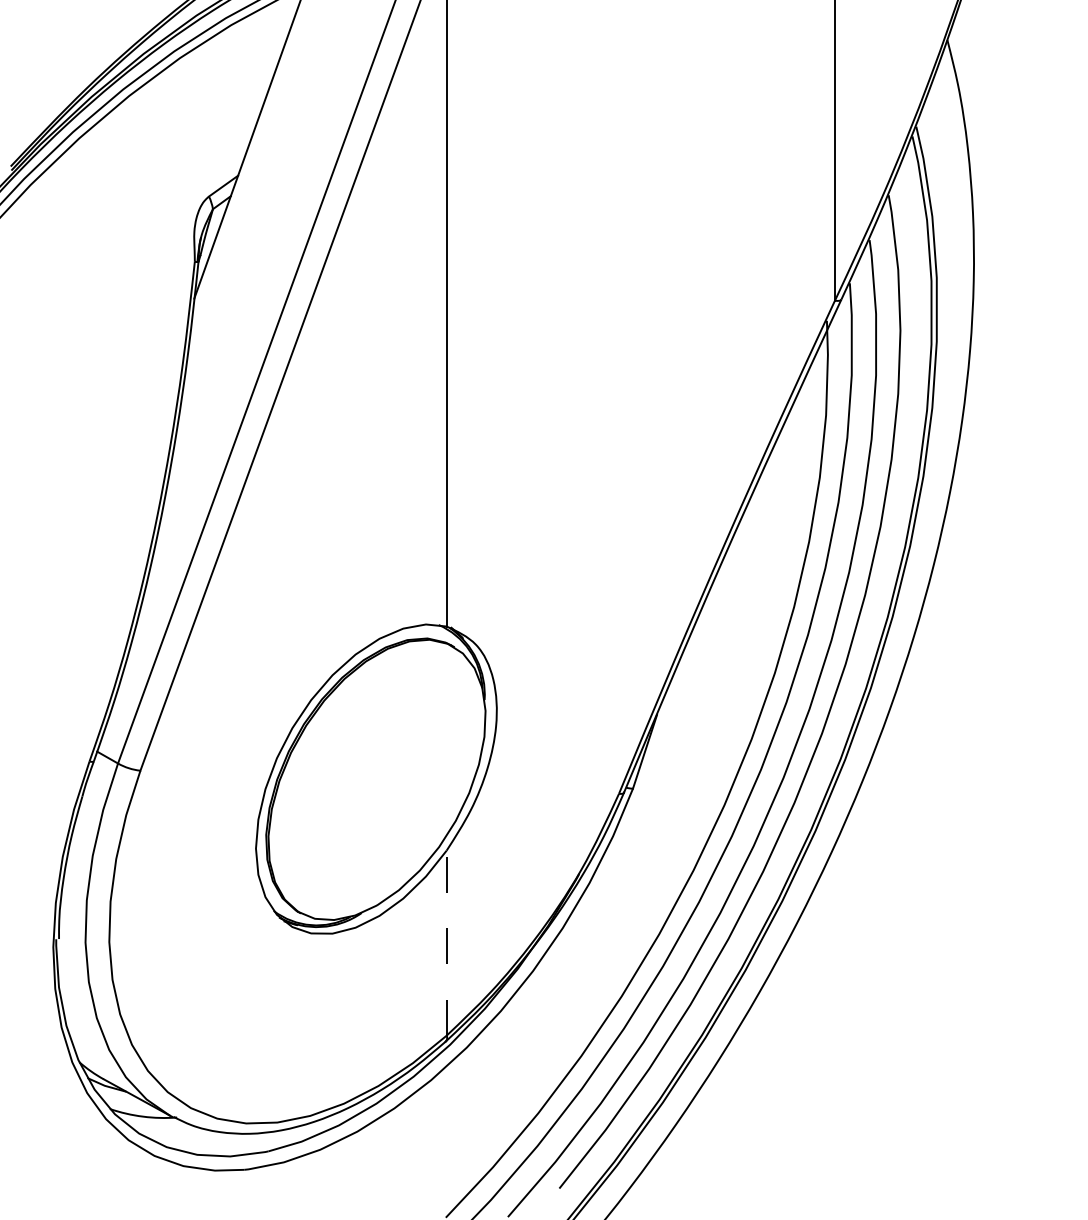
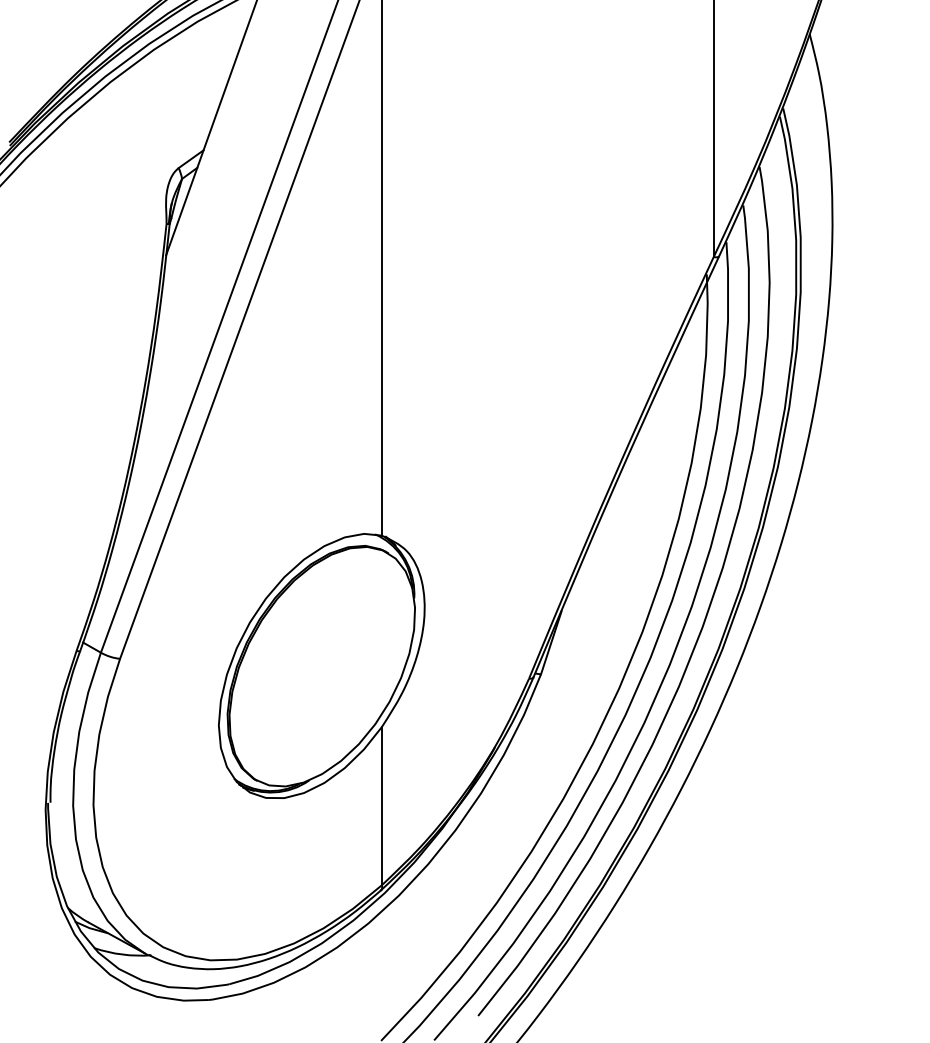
line: (446, 943) -> (381, 806), dashed -> solid

